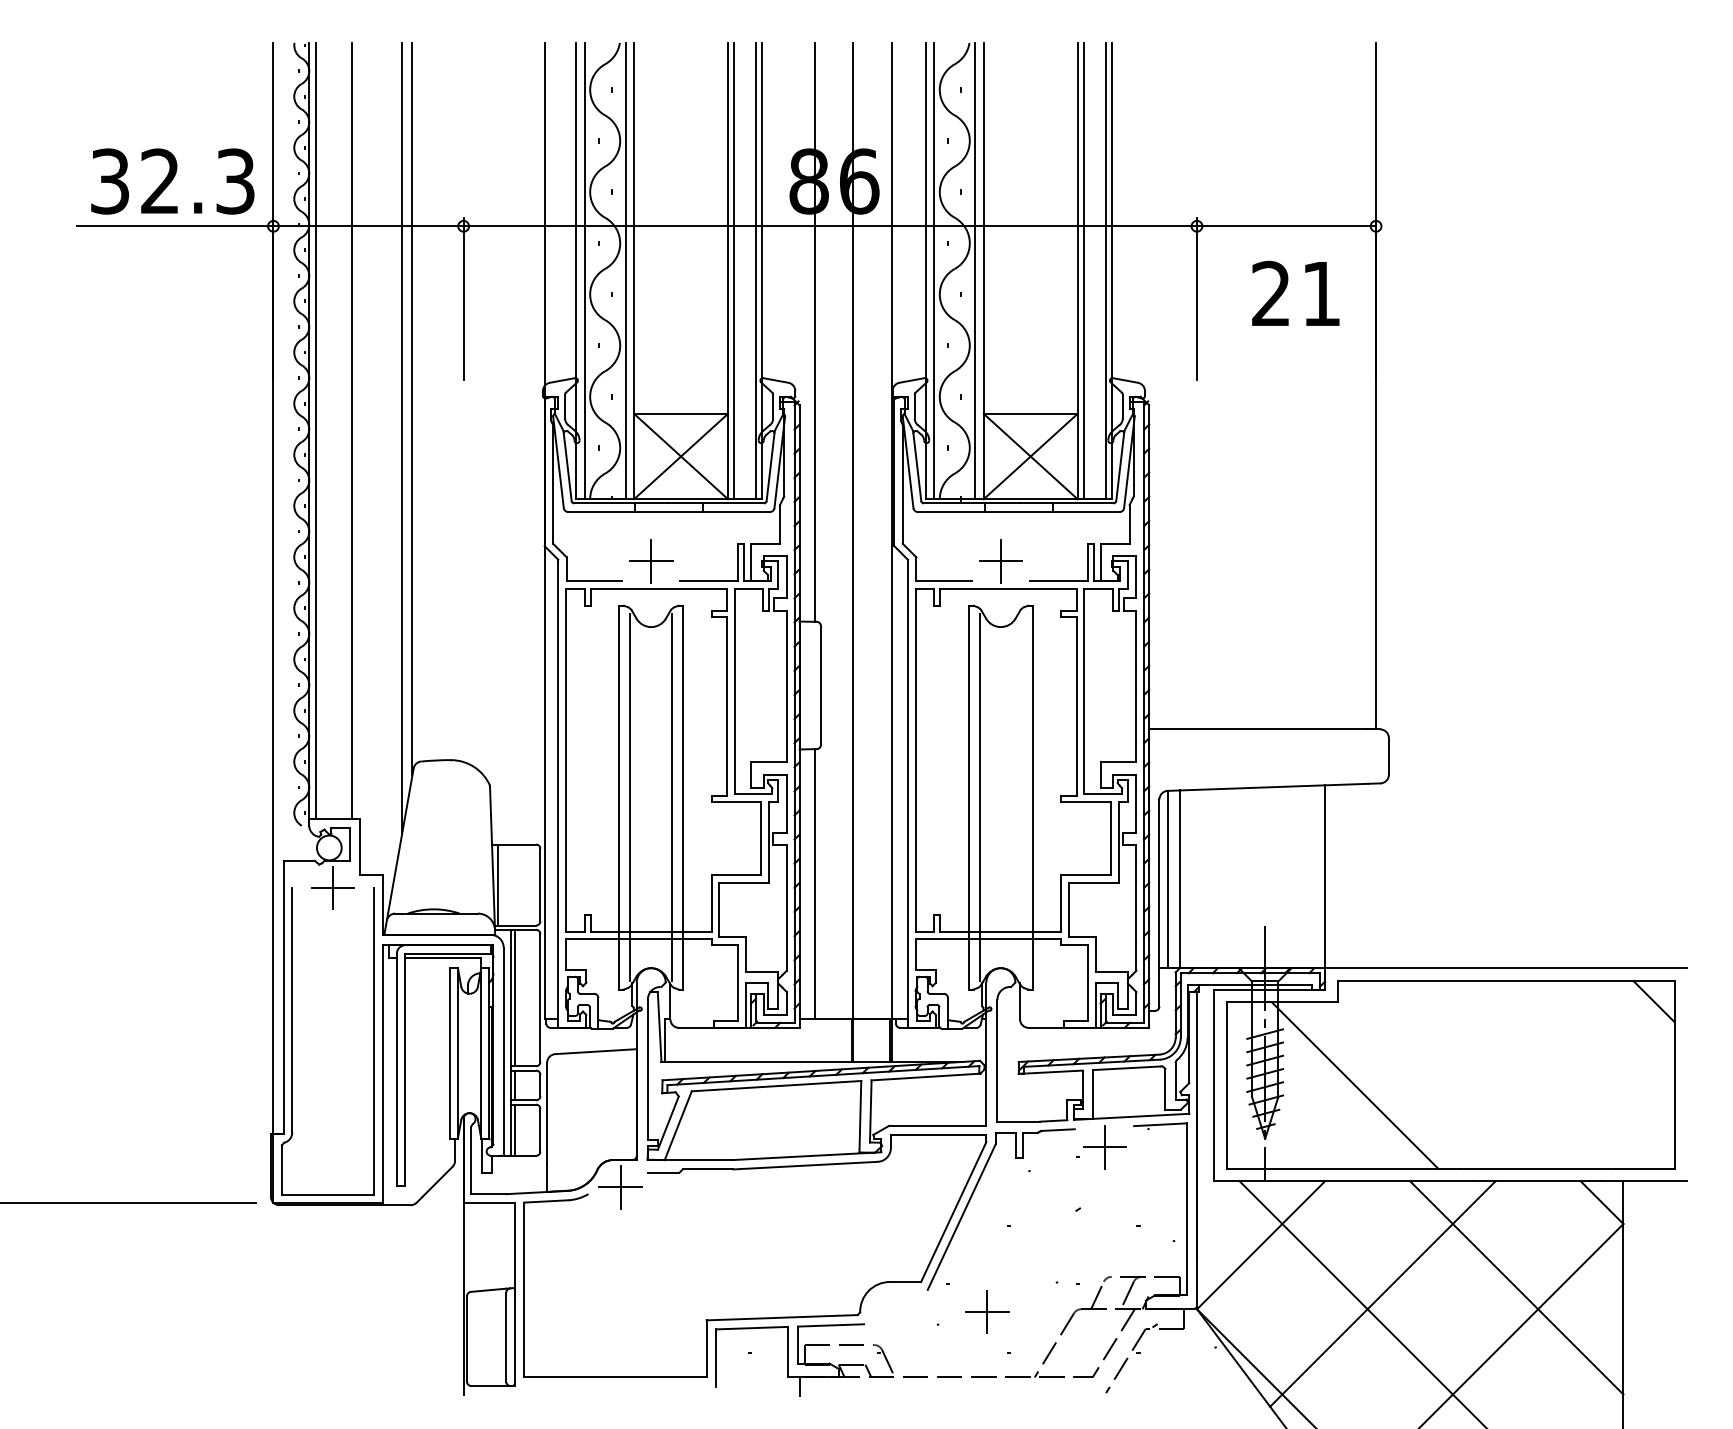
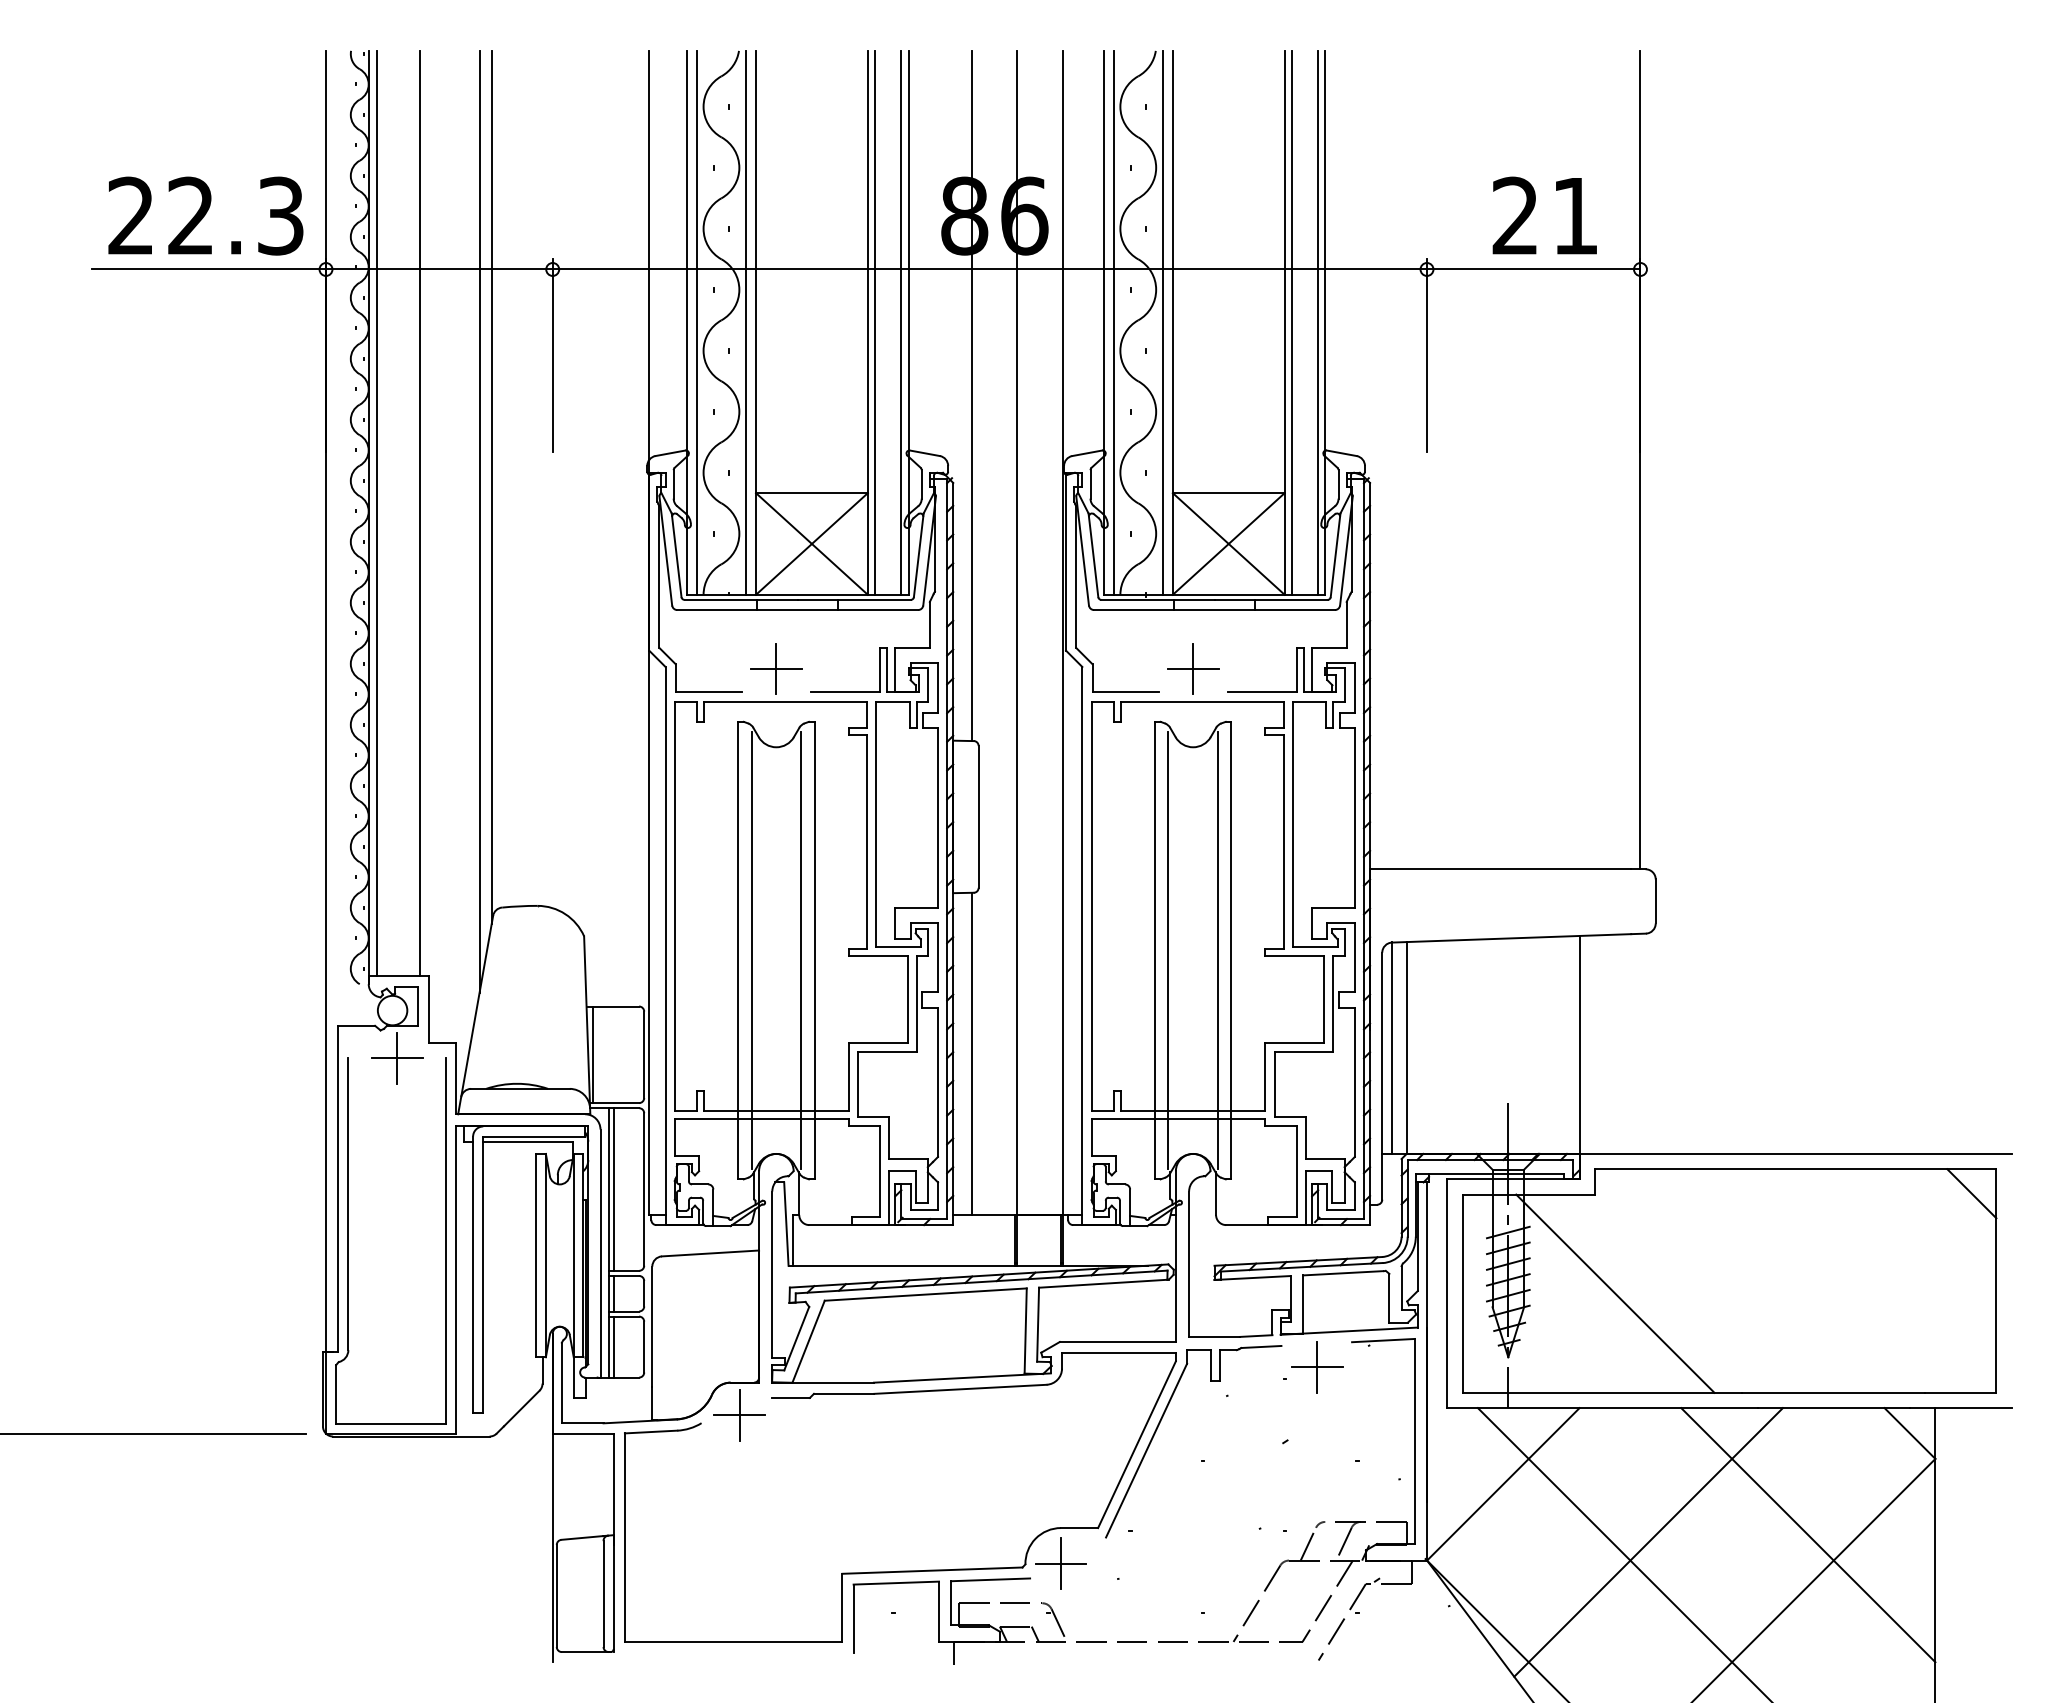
text: (109, 181) -> (130, 215), 32.3 -> 22.3
text: (1295, 293) -> (1544, 215), moved
line: (1021, 797) -> (1217, 950), added
part: (986, 1311) -> (1060, 1563), moved

